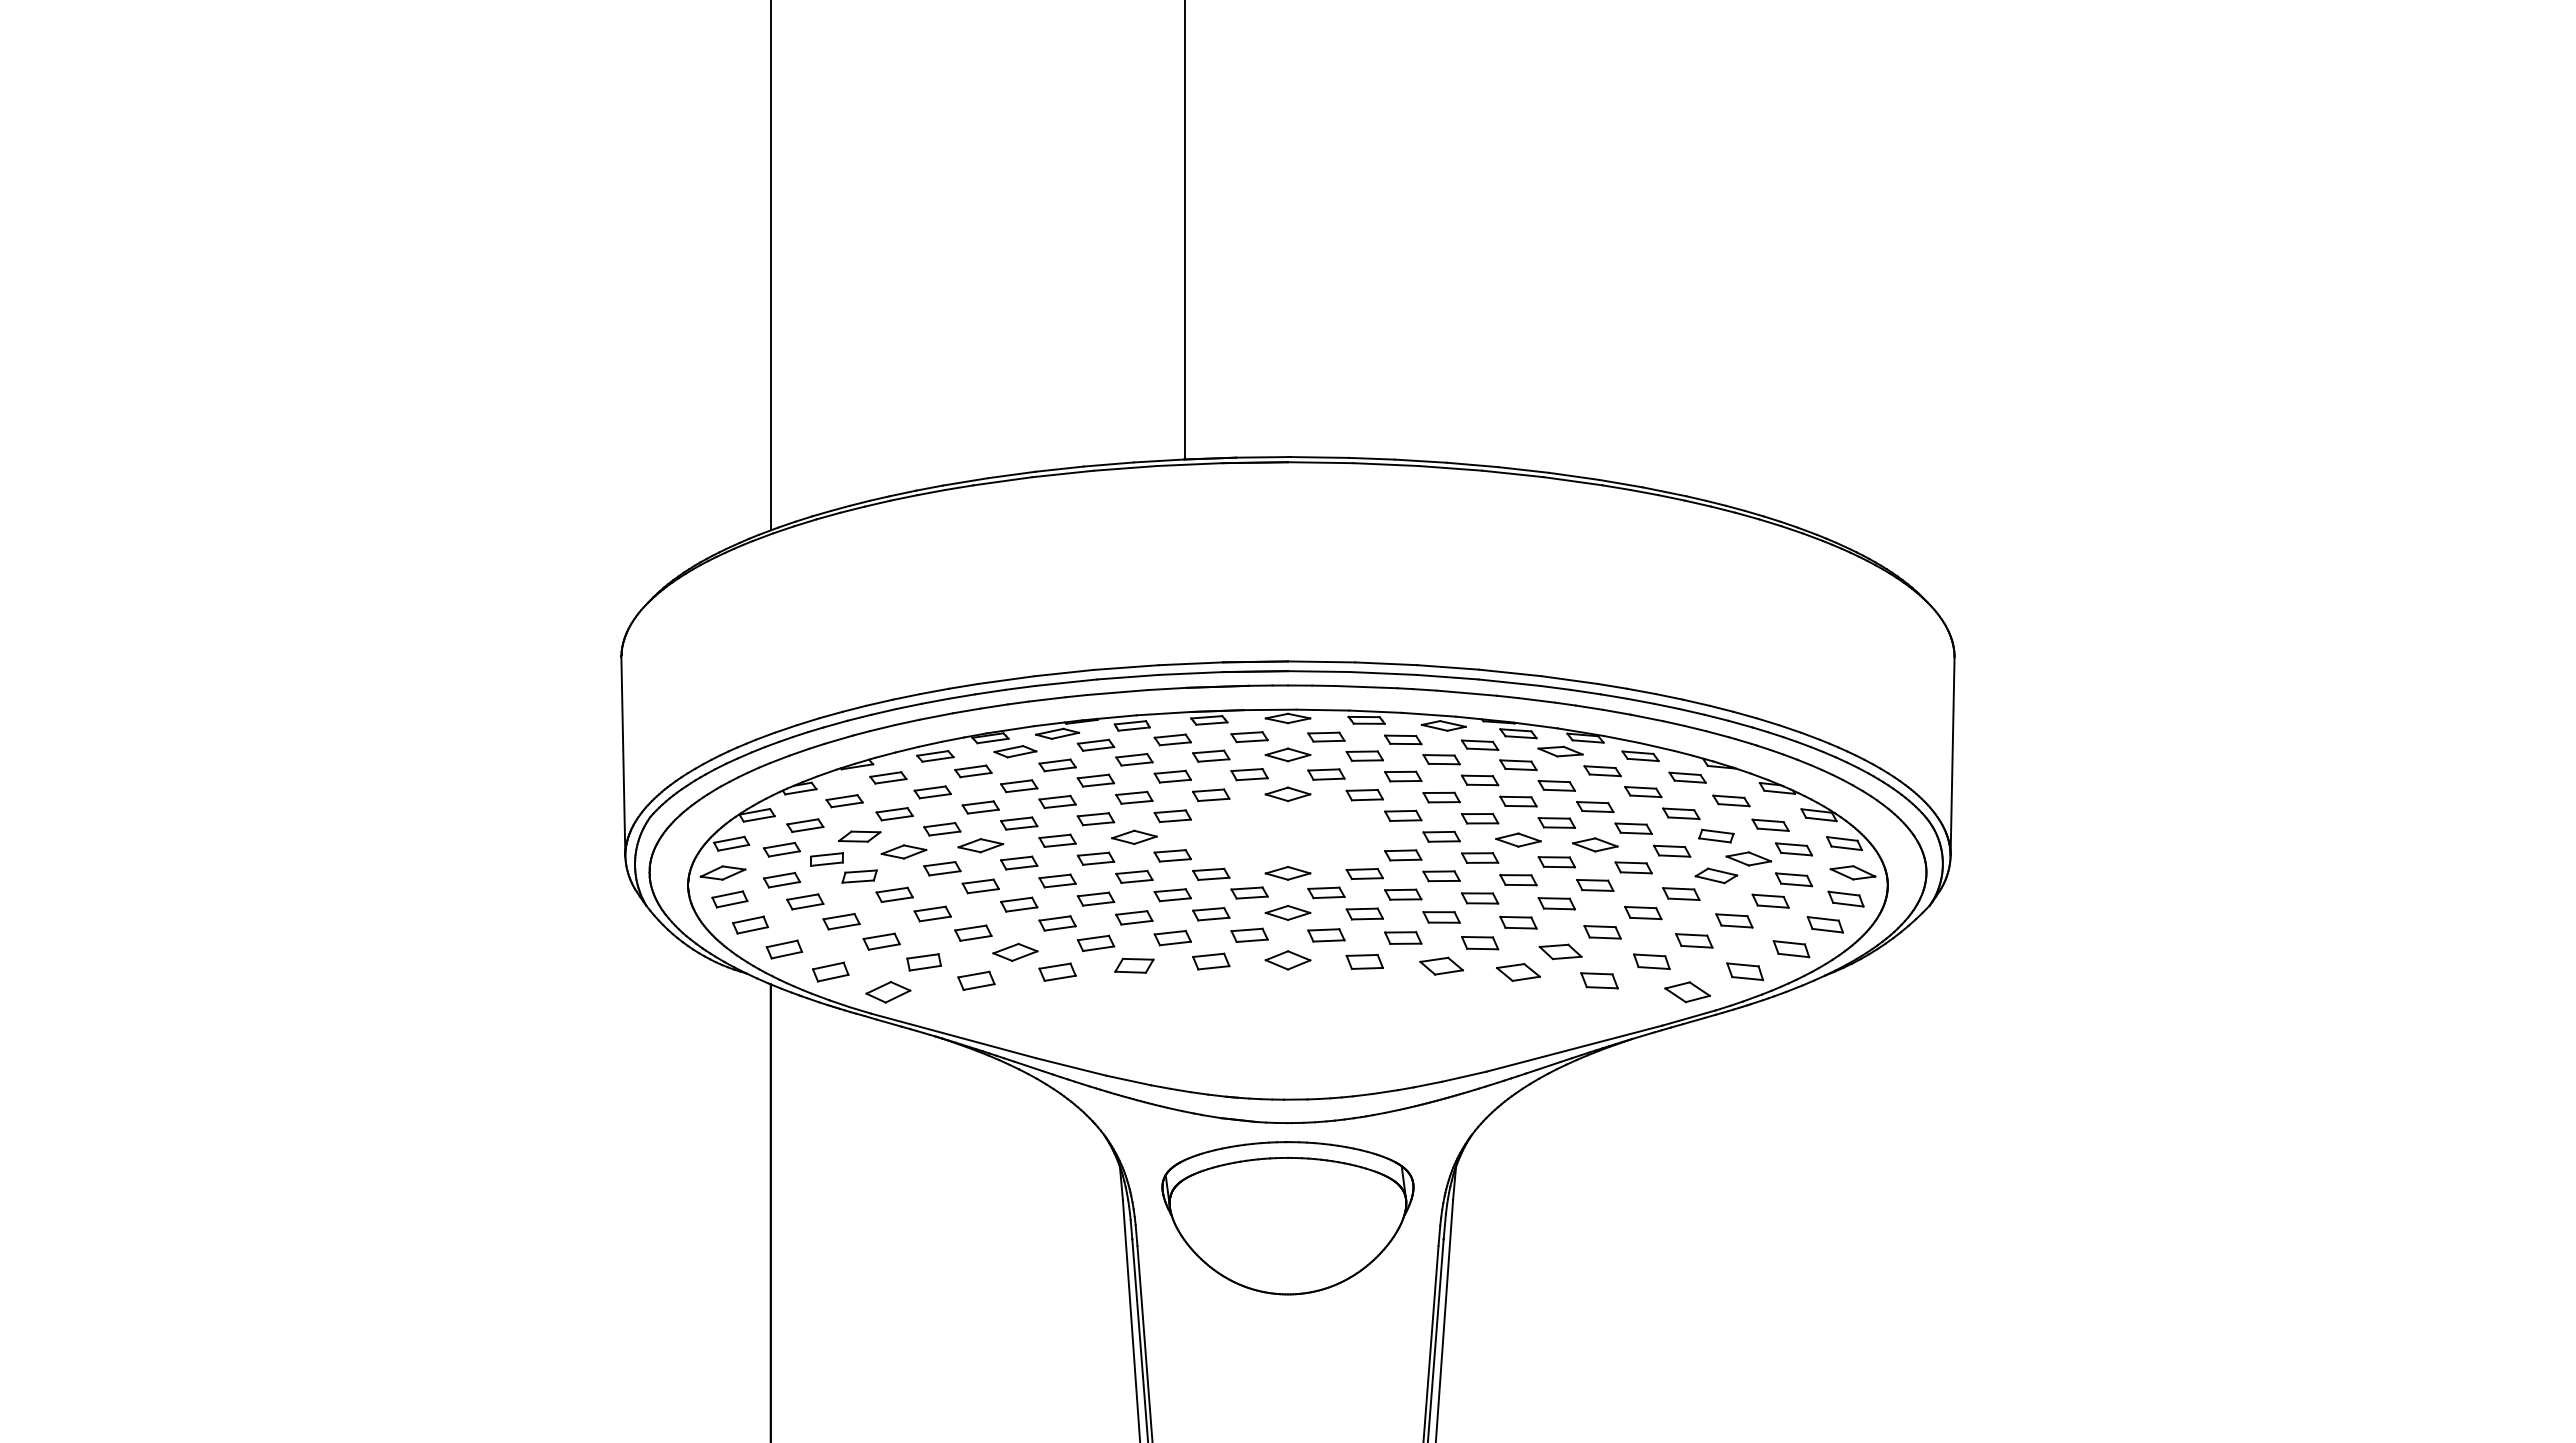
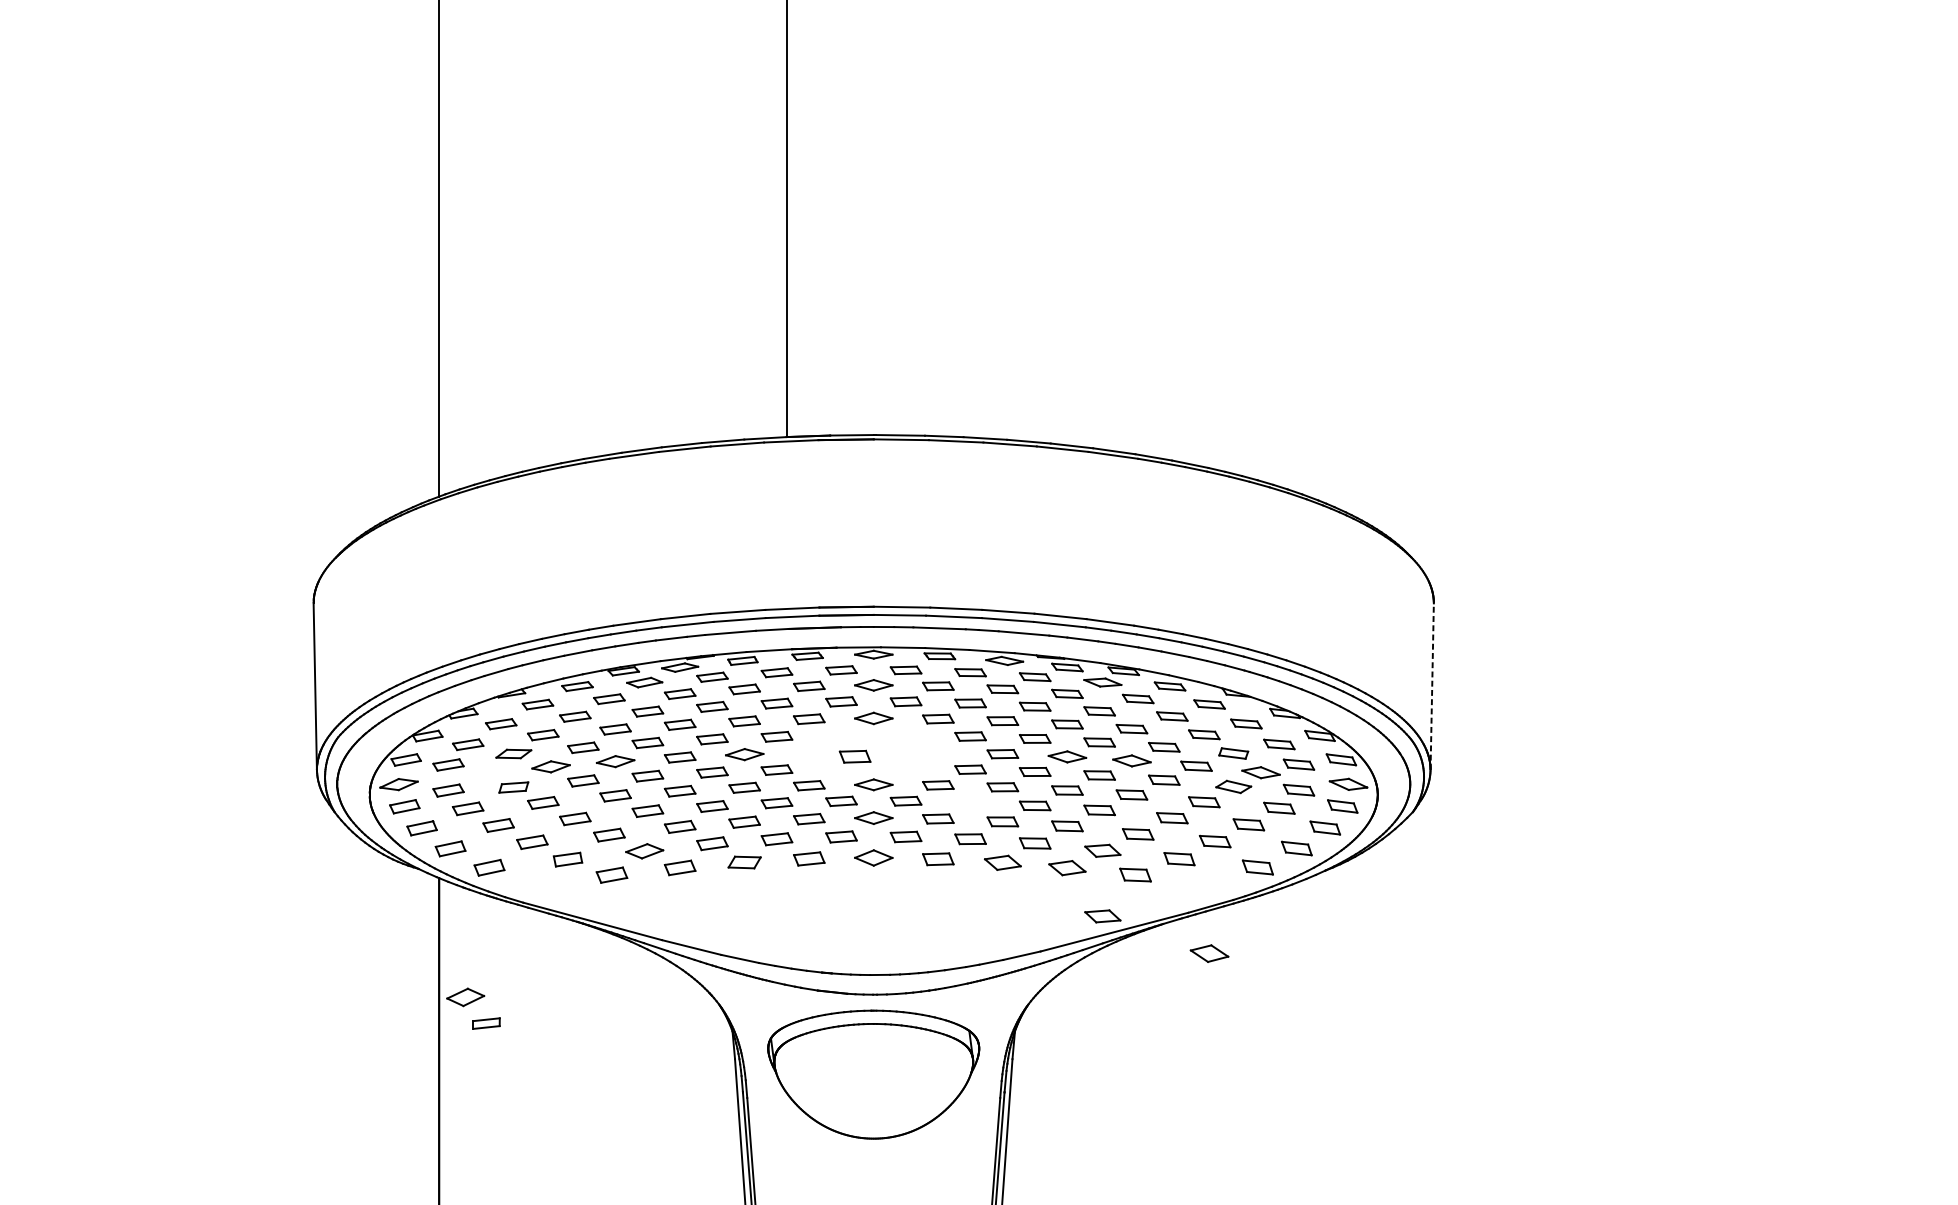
line: (1952, 755) -> (1432, 685), solid -> dashed
part: (1265, 839) -> (854, 756), added
part: (826, 859) -> (485, 1023), moved
part: (1403, 894) -> (970, 802), removed
part: (888, 992) -> (465, 997), moved
part: (1687, 992) -> (1209, 953), moved
part: (1560, 1029) -> (1102, 916), added

